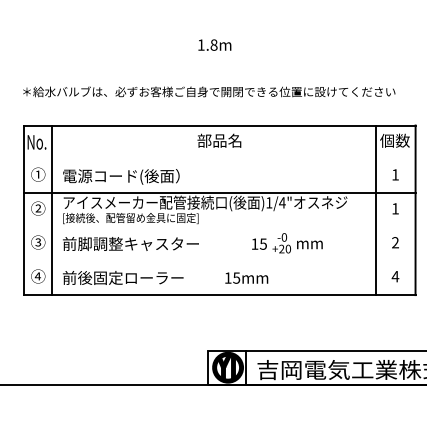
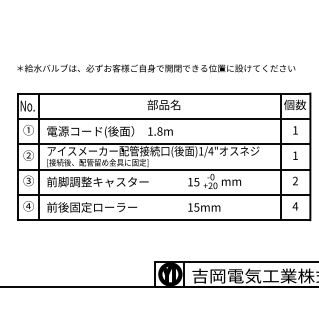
text: (214, 45) -> (160, 131), moved
line: (220, 158) -> (164, 118), added
line: (220, 227) -> (164, 169), added
line: (220, 260) -> (164, 194), added
text: (246, 278) -> (204, 207), moved

